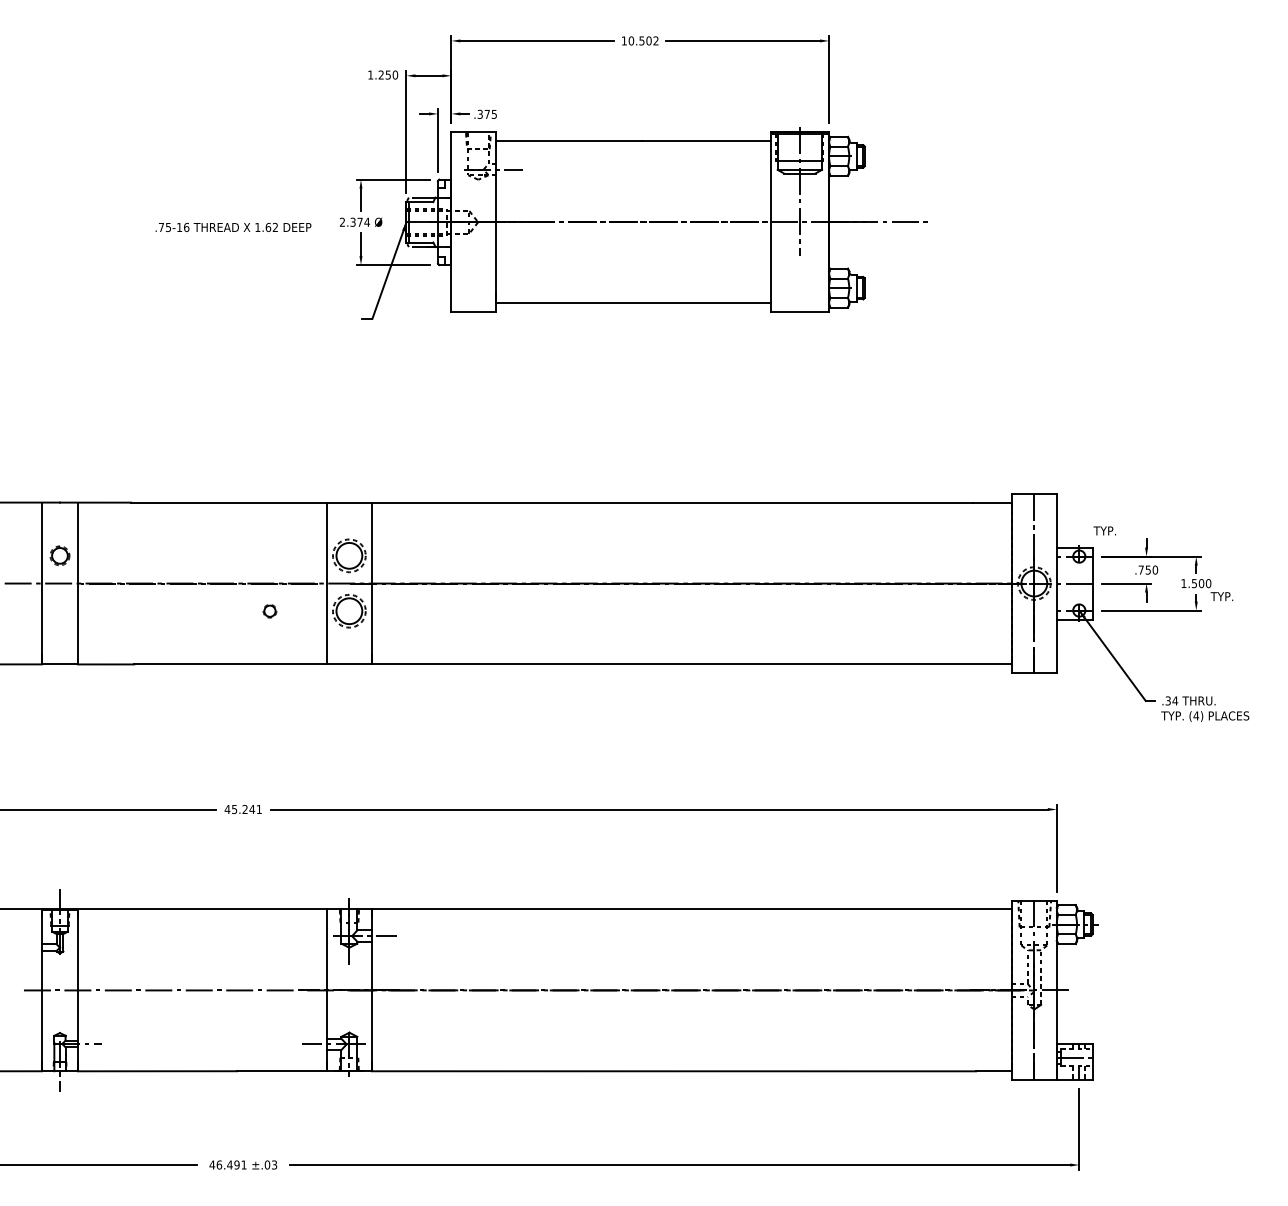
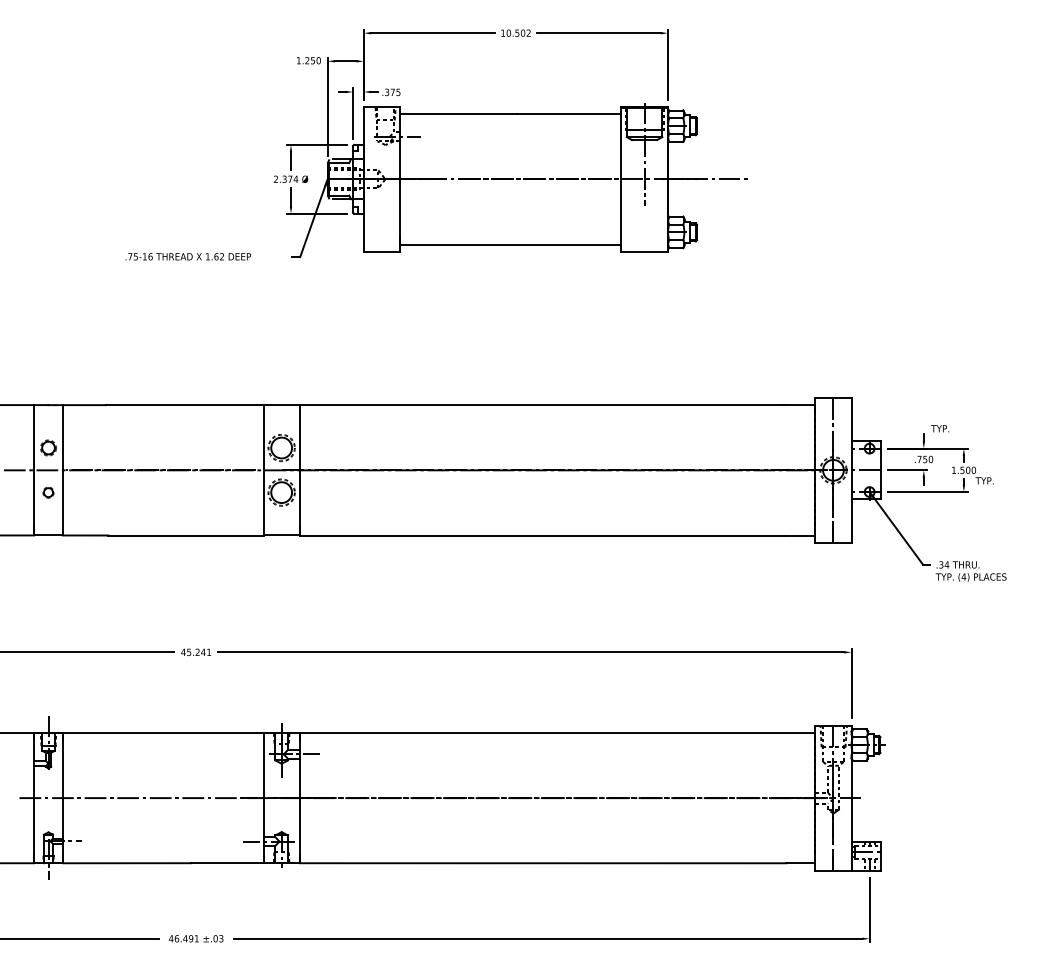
text: (233, 226) -> (188, 256), moved
text: (1104, 530) -> (939, 428), moved
part: (269, 611) -> (48, 492), moved

